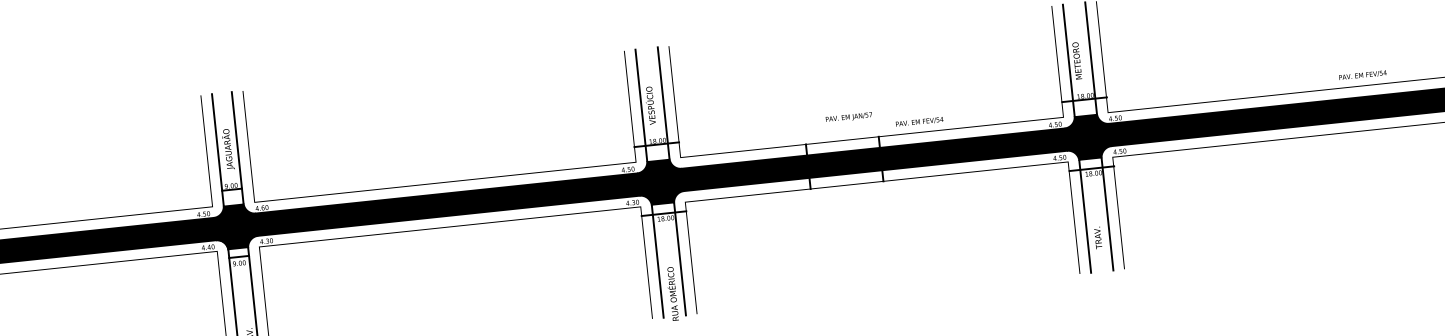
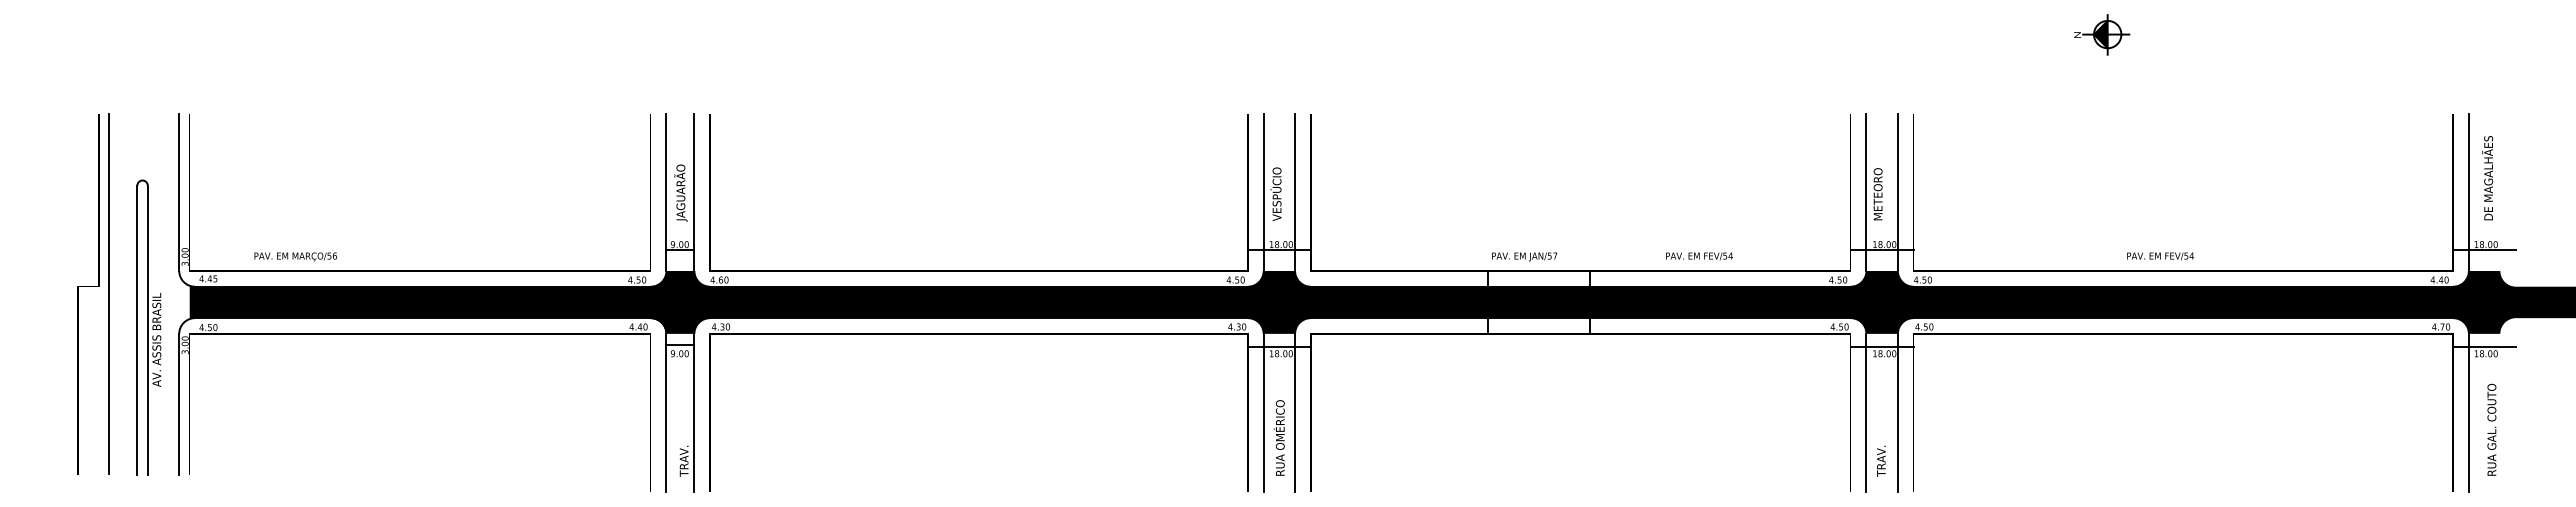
text: (1362, 75) -> (2160, 256), moved
text: (848, 117) -> (1524, 256), moved
text: (919, 122) -> (1699, 256), moved
text: (1098, 237) -> (1881, 460), moved
text: (671, 293) -> (1278, 437), moved

